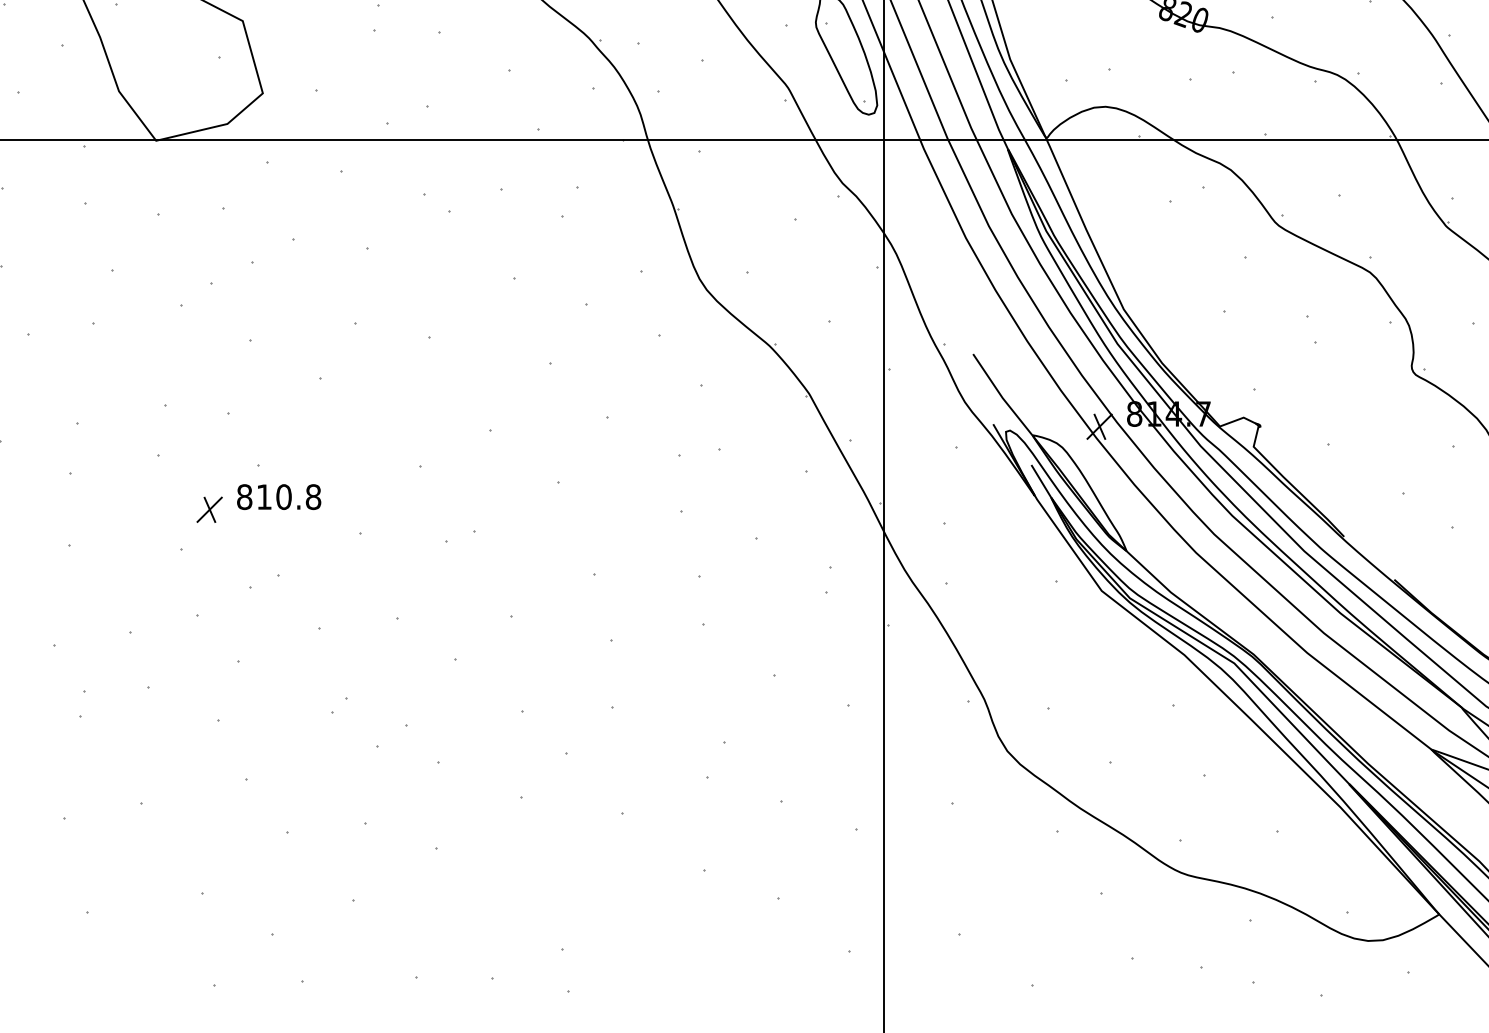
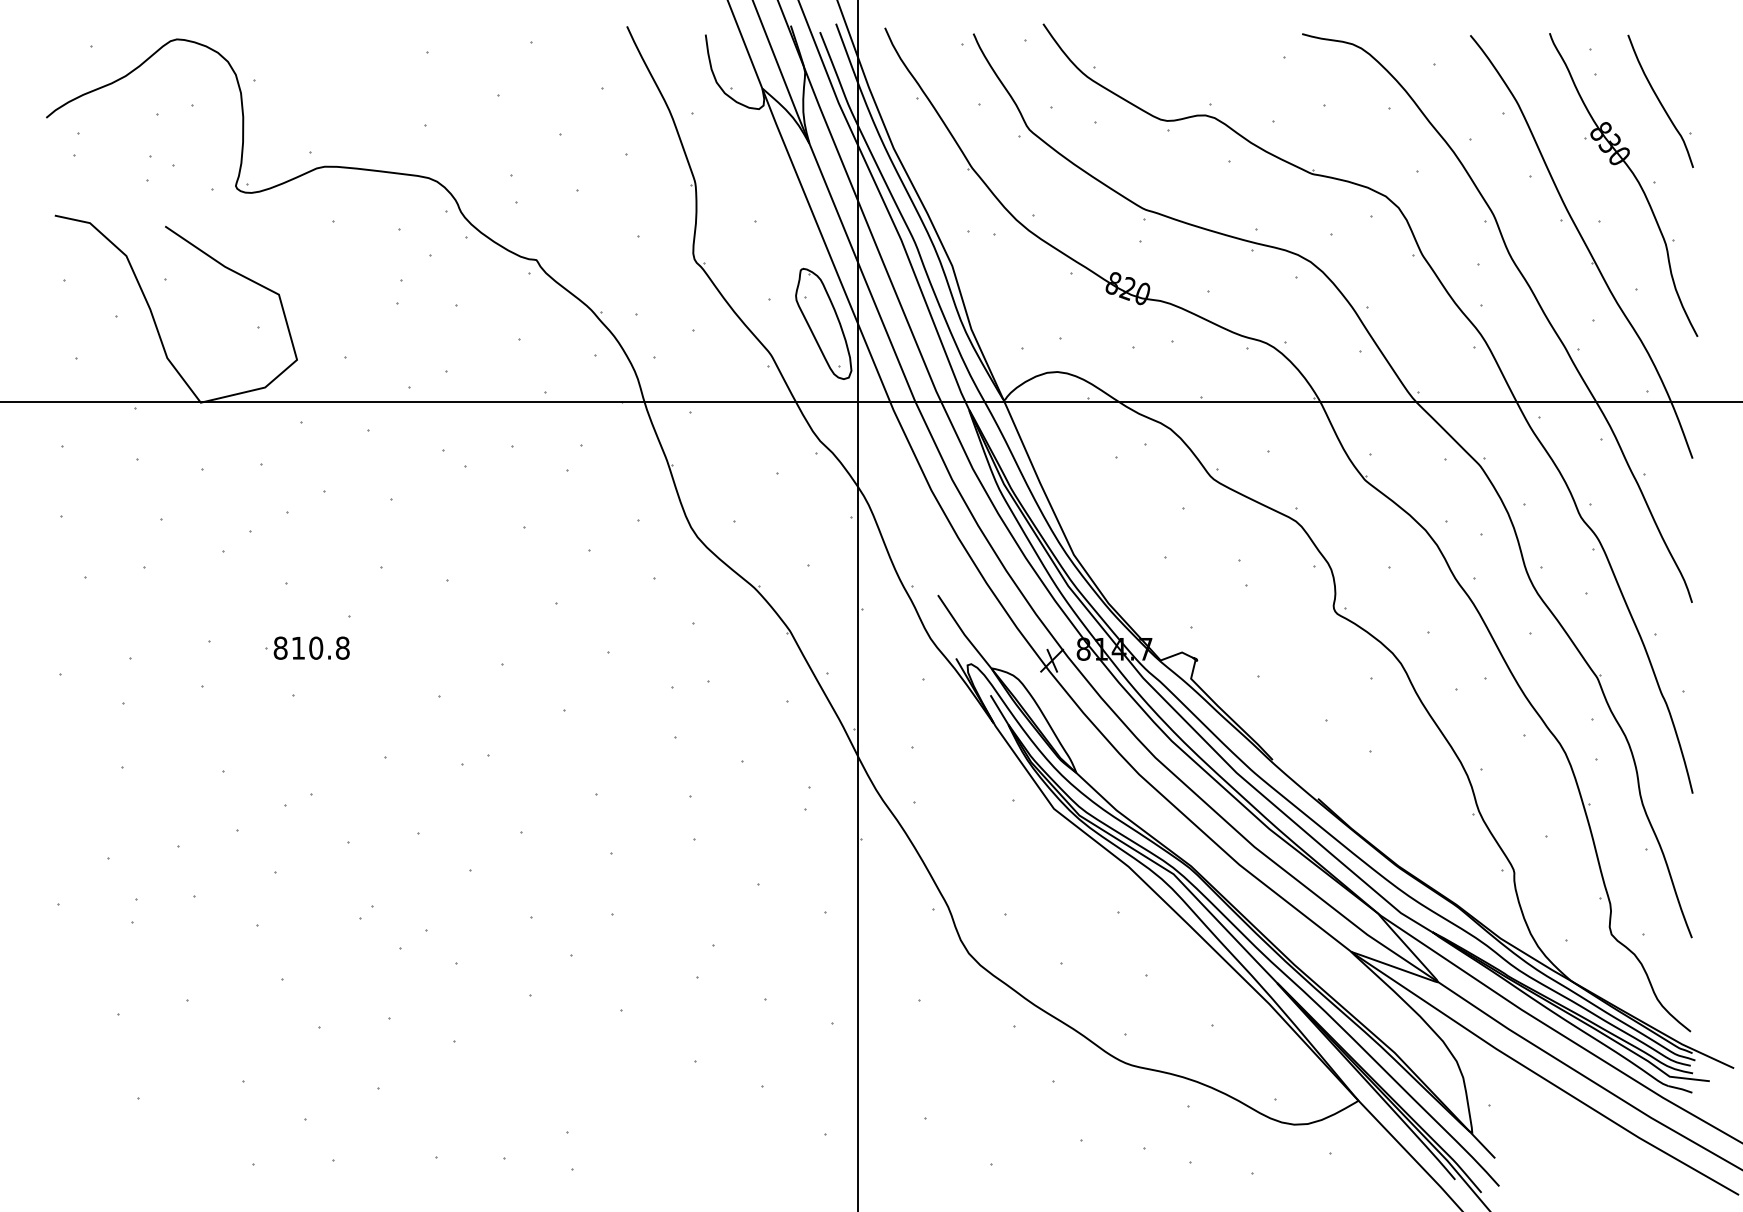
text: (278, 496) -> (311, 647), moved
part: (210, 509) -> (249, 735), removed

